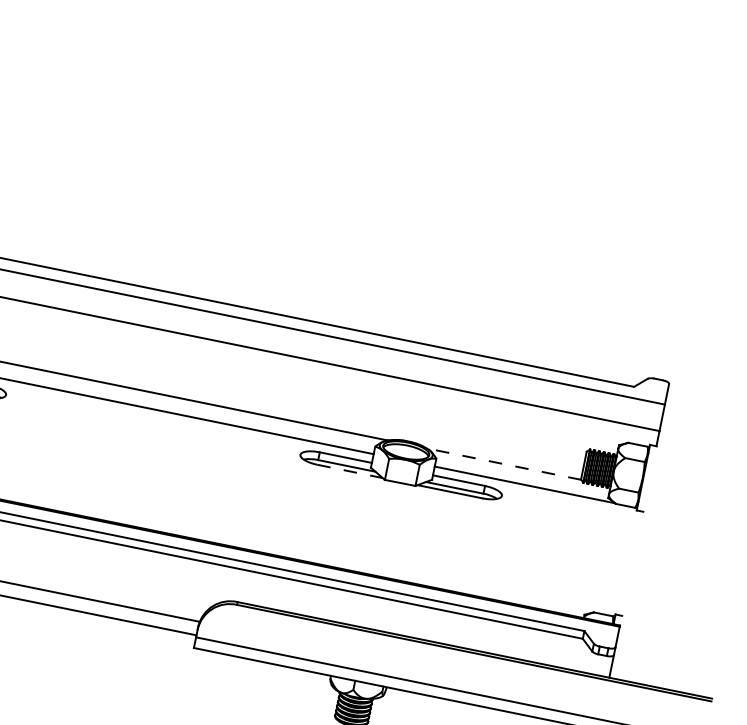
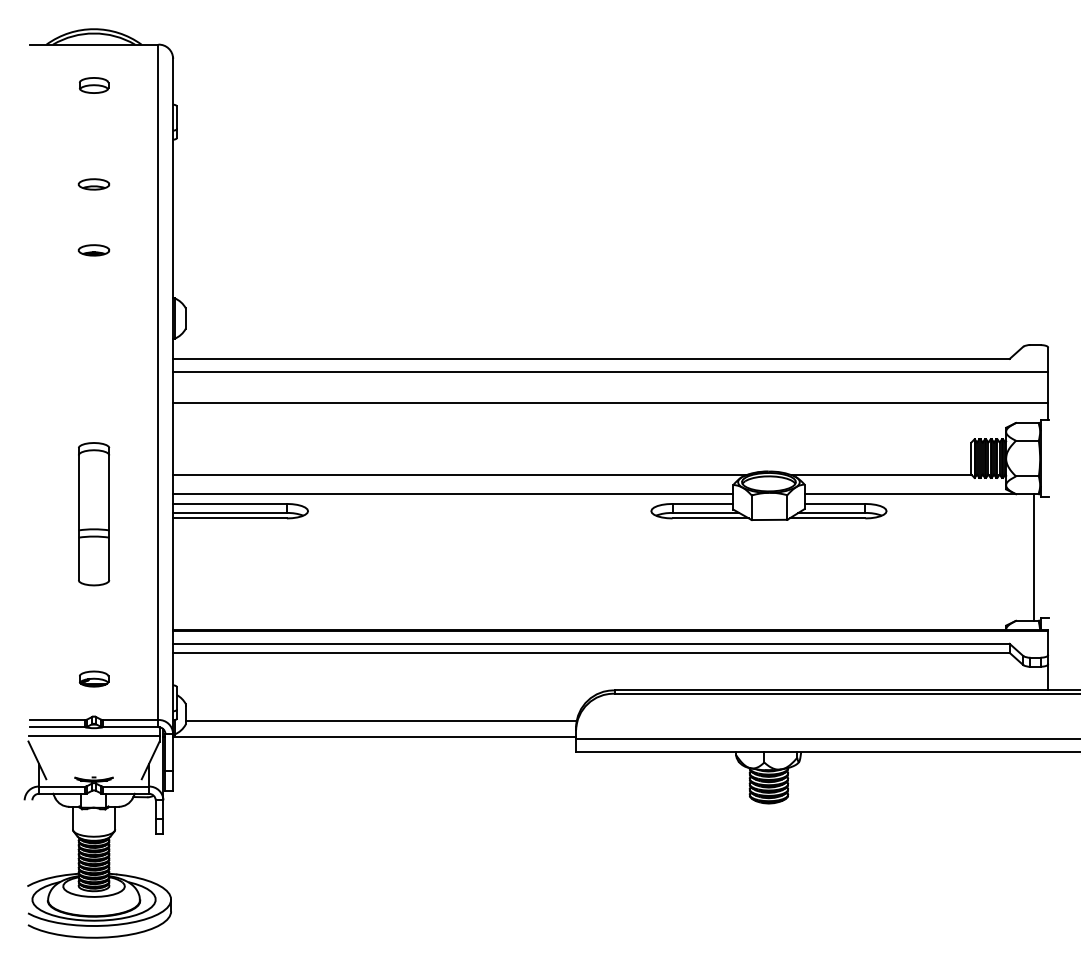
line: (503, 464) -> (881, 475), dashed -> solid
line: (350, 471) -> (711, 518), dashed -> solid
line: (620, 561) -> (1034, 557), added

